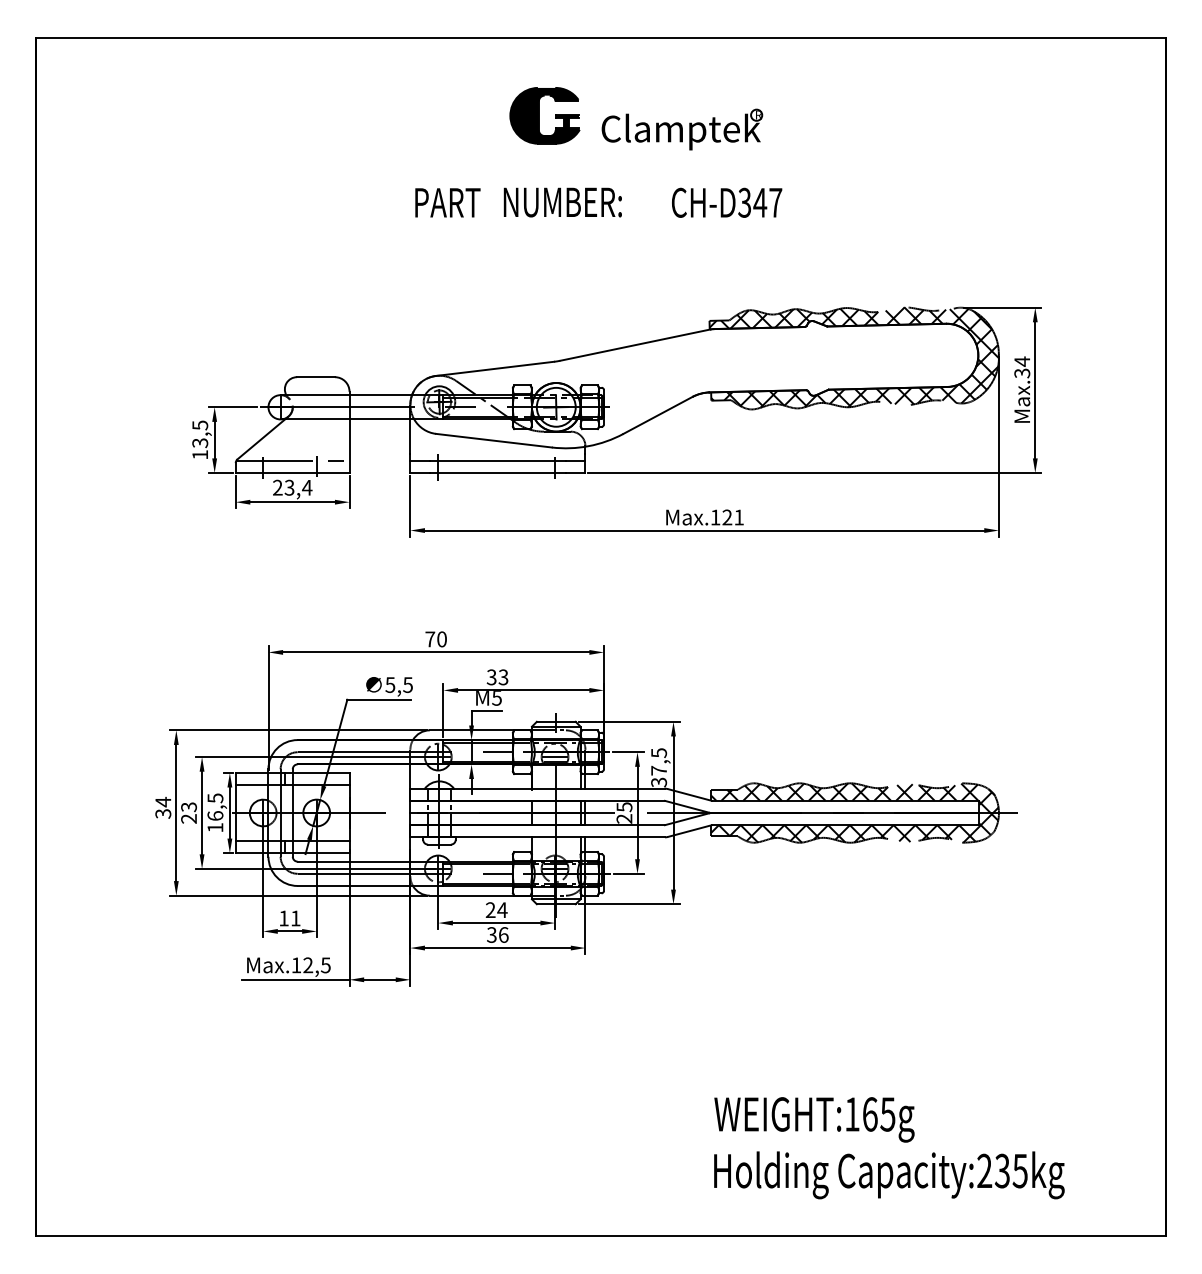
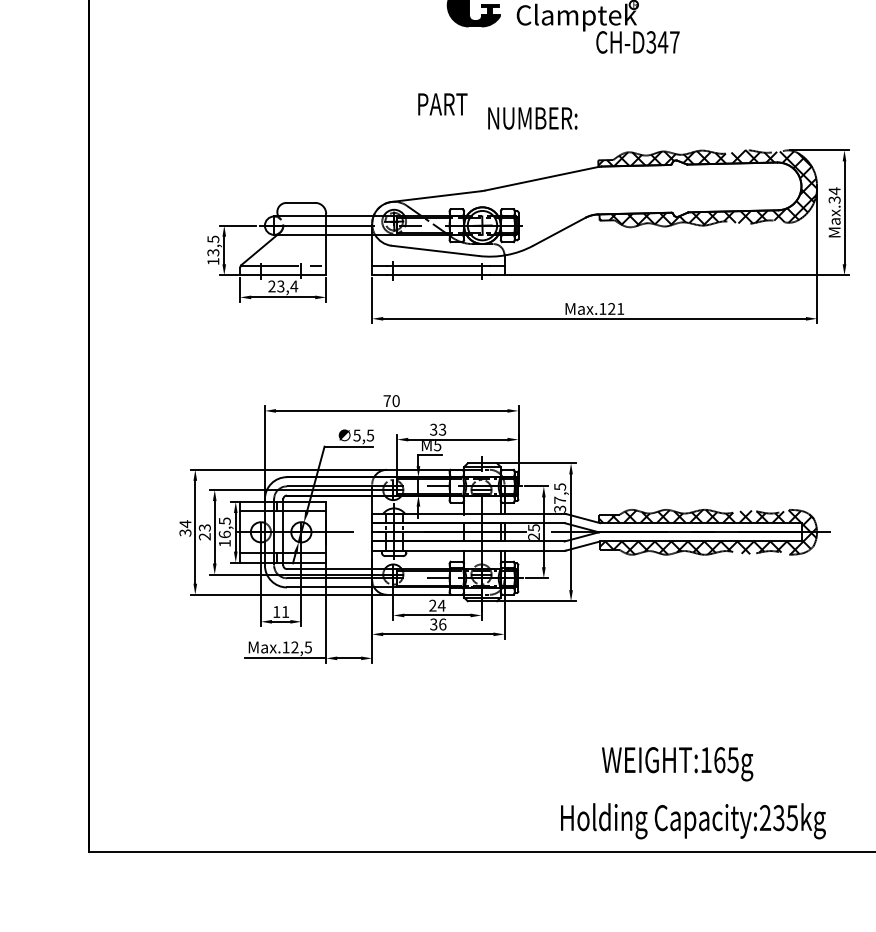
text: (447, 202) -> (442, 104), moved
text: (562, 202) -> (532, 118), moved
text: (727, 202) -> (638, 42), moved
text: (889, 1175) -> (693, 821), moved

